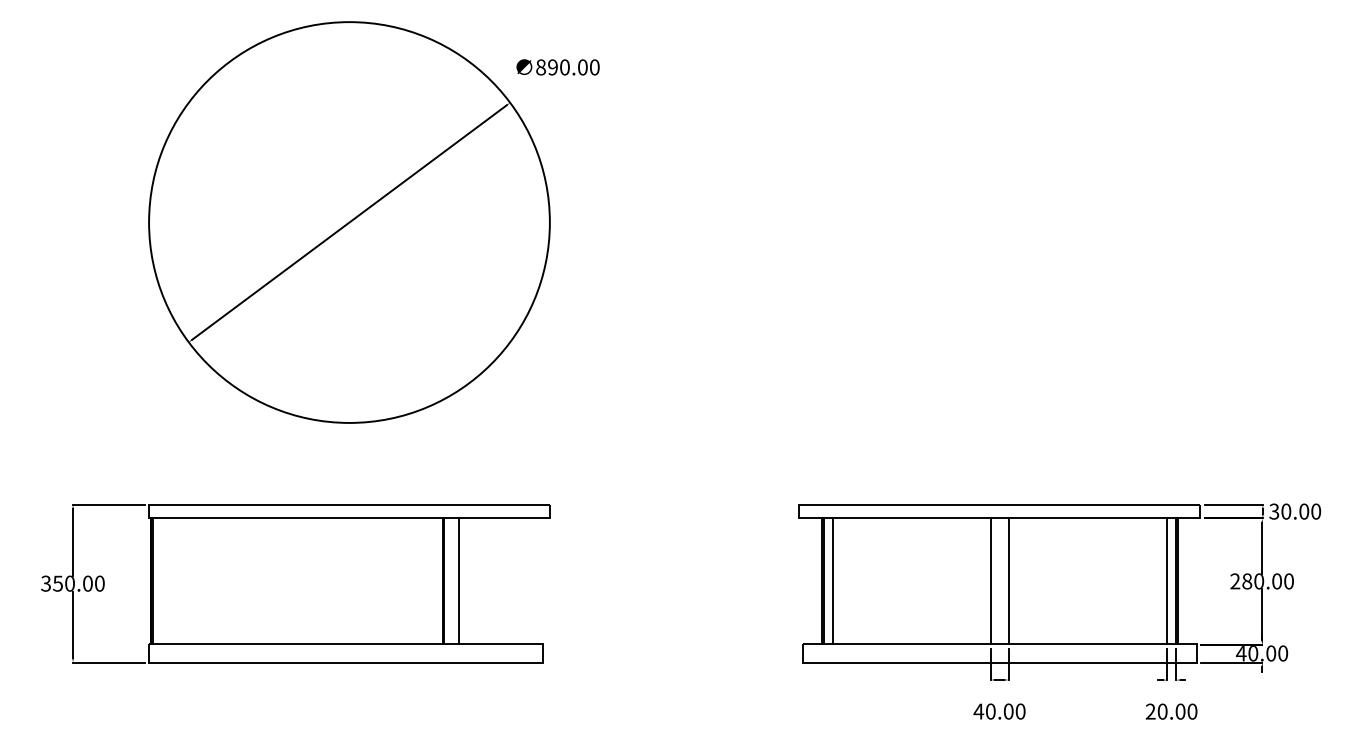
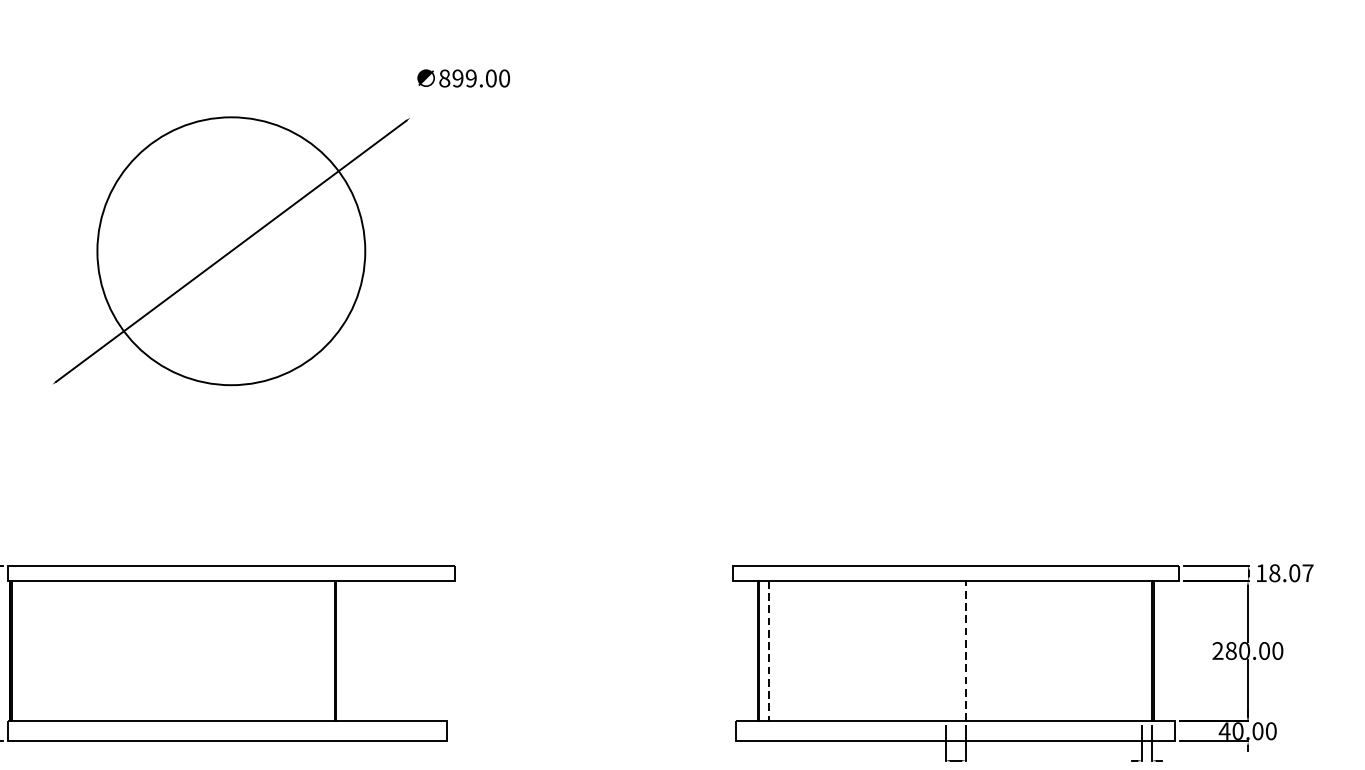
text: (564, 67) -> (470, 78), 890.00 -> 899.00
circle: (349, 222) -> (231, 251), size x0.6
text: (1295, 511) -> (1285, 573), 30.00 -> 18.07
line: (1008, 580) -> (965, 649), solid -> dashed
line: (459, 581) -> (353, 651), removed
line: (832, 581) -> (769, 651), solid -> dashed
line: (990, 581) -> (945, 651), removed
line: (1167, 581) -> (1142, 651), removed

